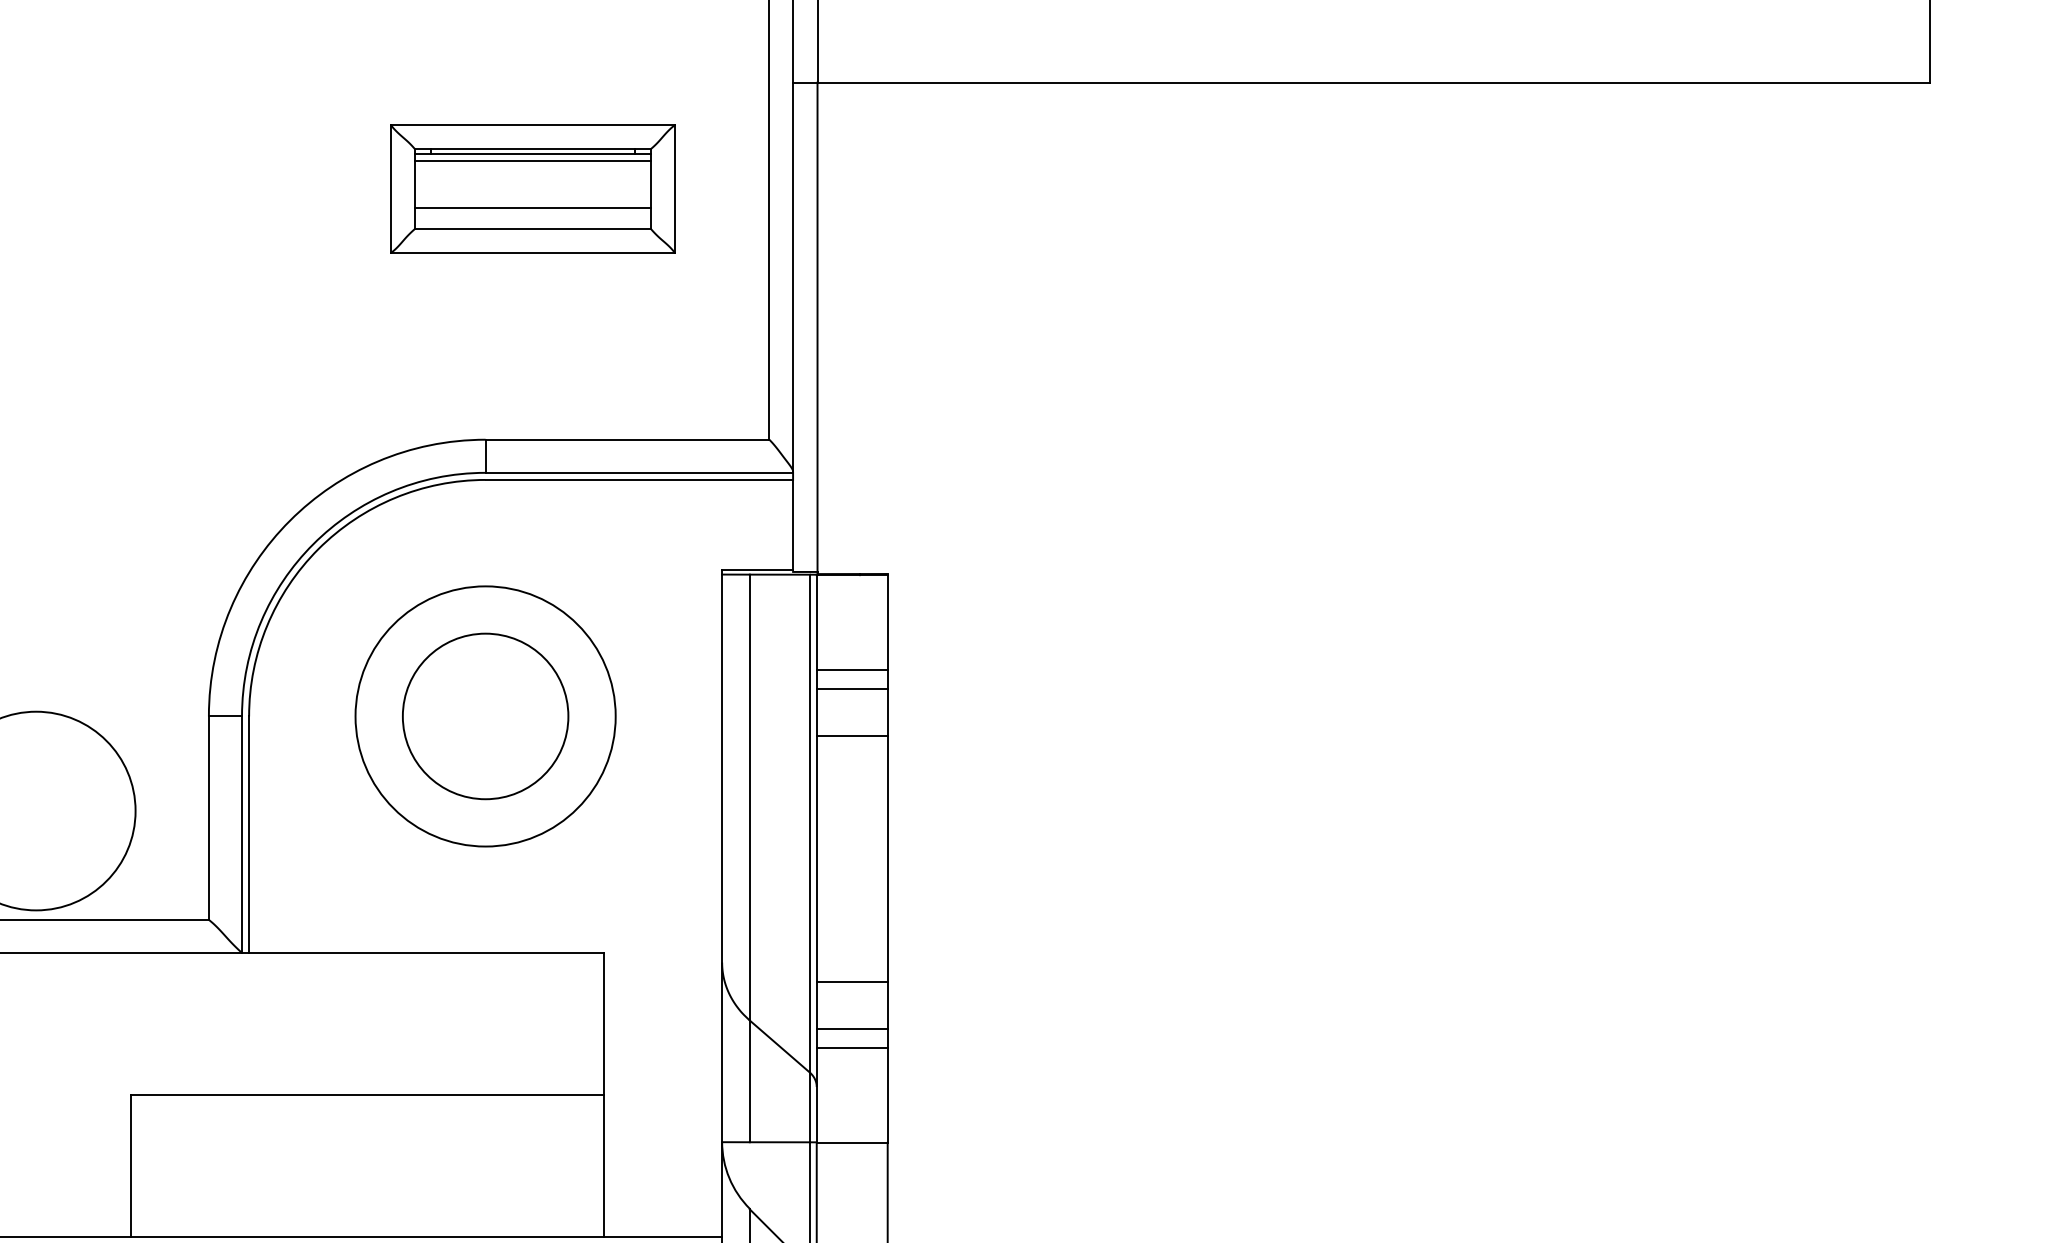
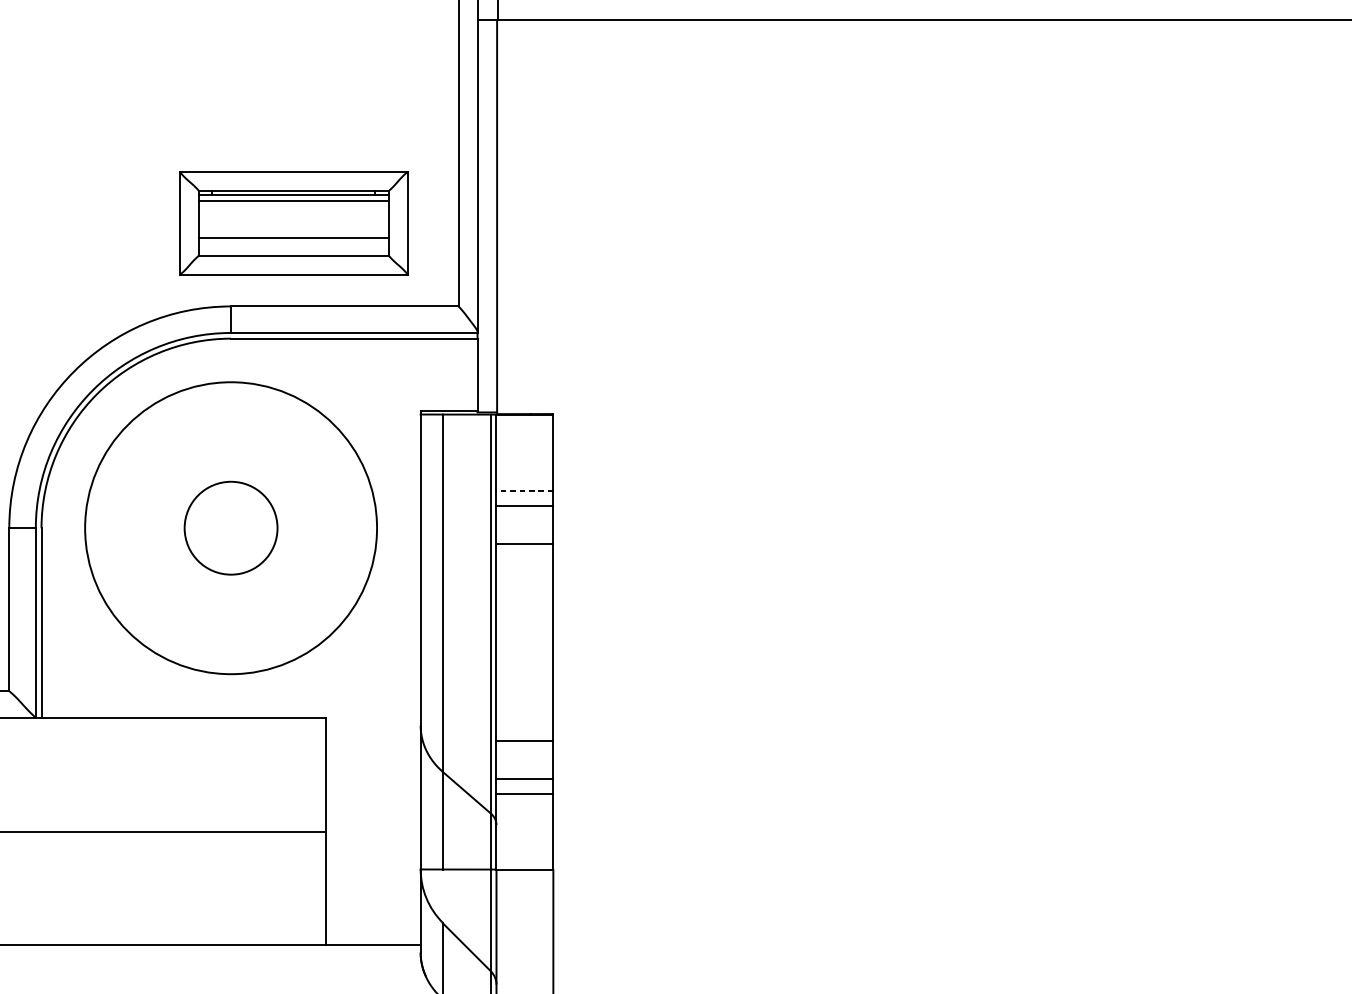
part: (532, 188) -> (293, 222), moved
line: (851, 669) -> (524, 490), solid -> dashed
circle: (485, 716) -> (230, 528), size x0.7
circle: (485, 716) -> (230, 528), size x1.4

